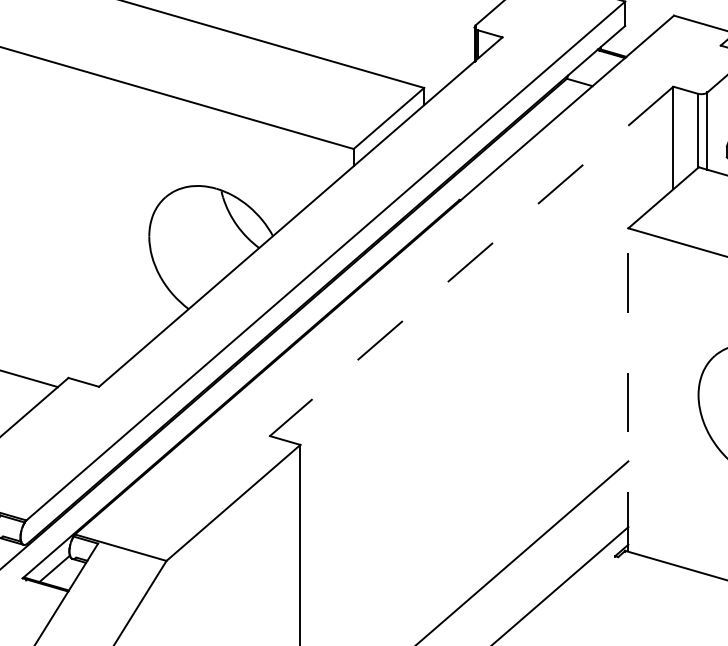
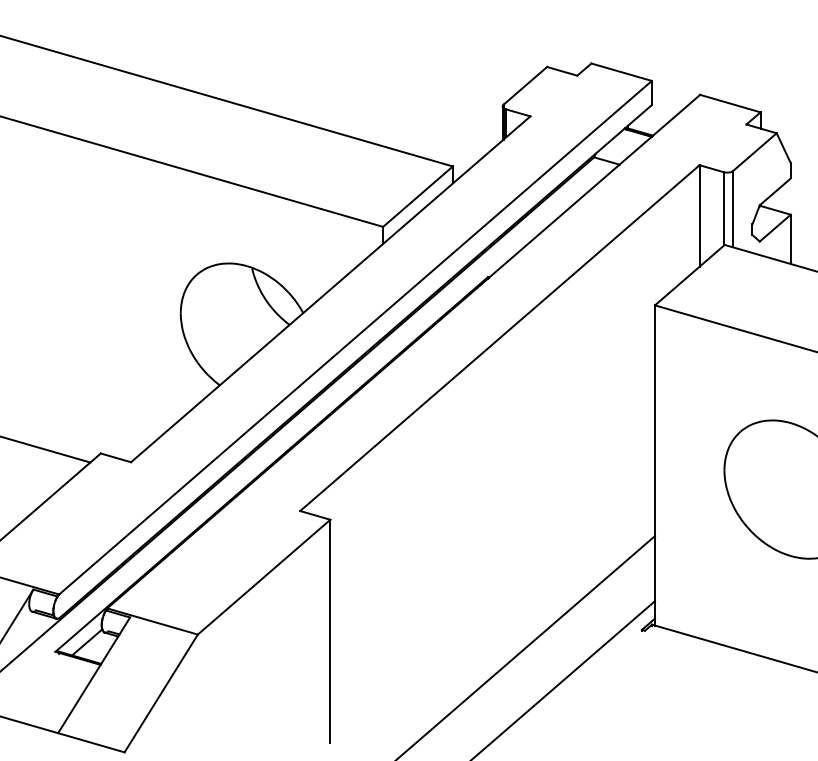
line: (471, 261) -> (499, 338), dashed -> solid
line: (627, 389) -> (654, 464), dashed -> solid

